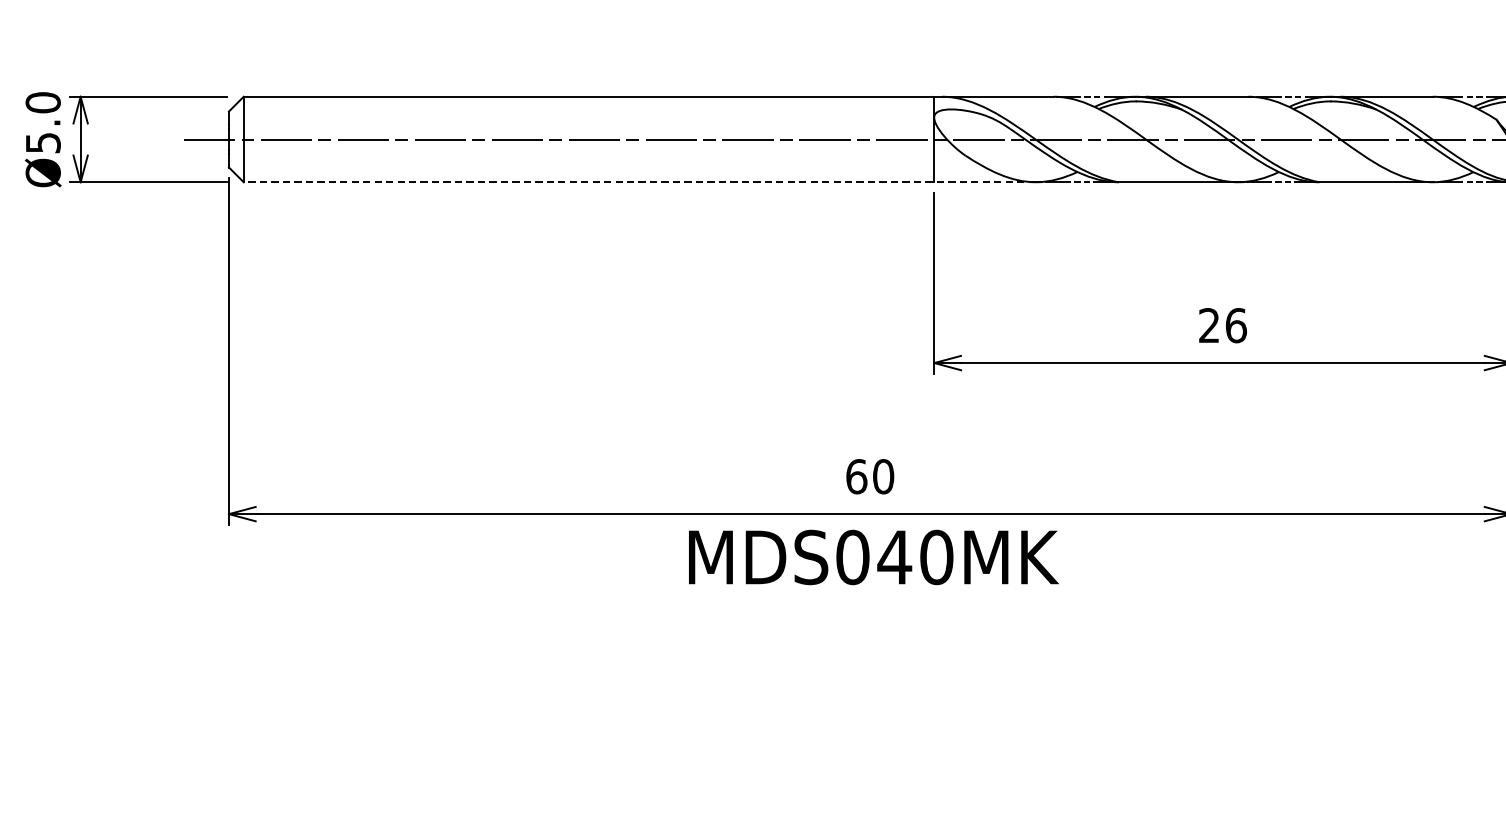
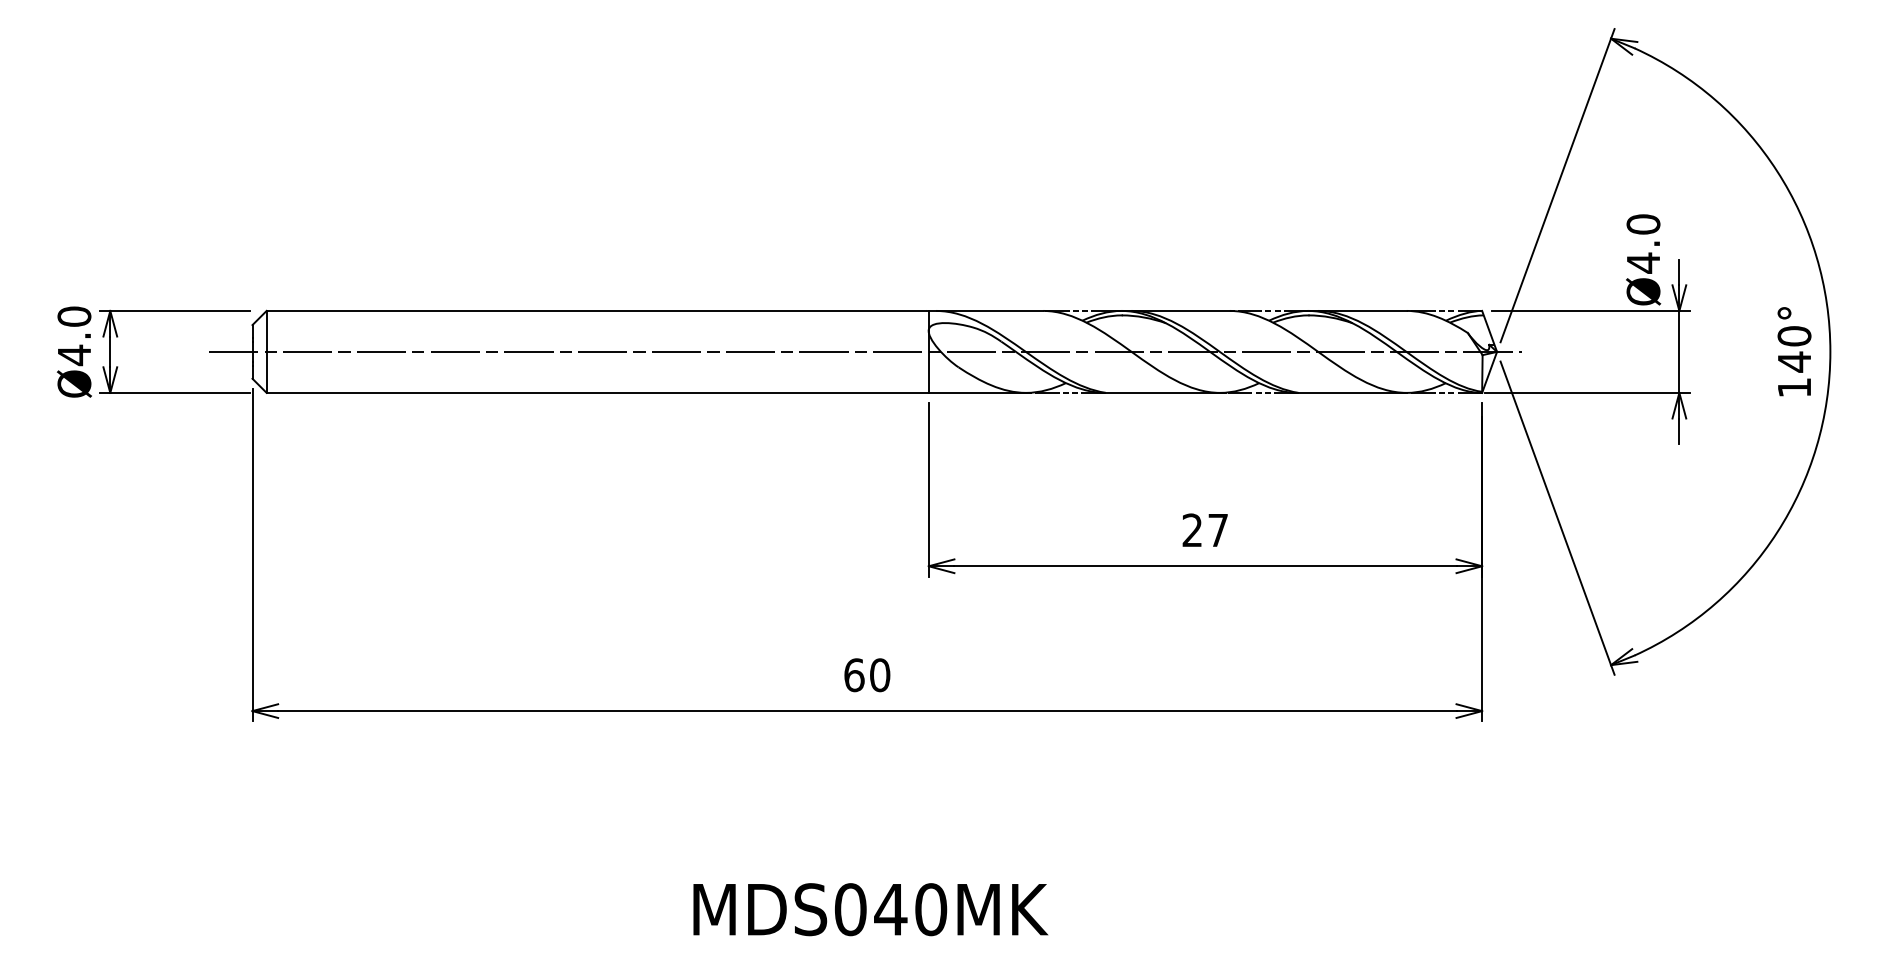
text: (43, 143) -> (74, 355), Ø5.0 -> Ø4.0
line: (639, 181) -> (646, 392), dashed -> solid
text: (1236, 325) -> (1218, 530), 26 -> 27
text: (873, 557) -> (870, 909), moved

